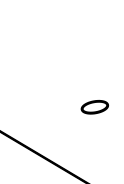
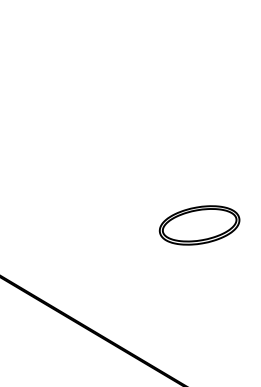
part: (94, 107) -> (198, 226), size x1.43

